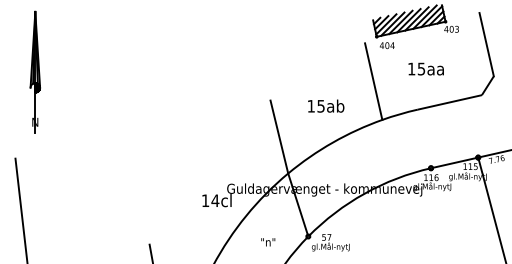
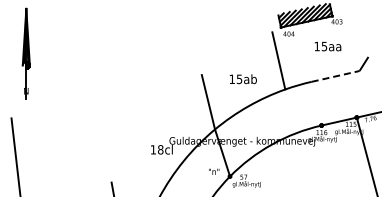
line: (485, 43) -> (362, 32), removed
text: (425, 69) -> (327, 46), moved
line: (449, 102) -> (335, 76), solid -> dashed
text: (215, 200) -> (160, 149), 14cl -> 18cl
text: (268, 241) -> (214, 171), moved

